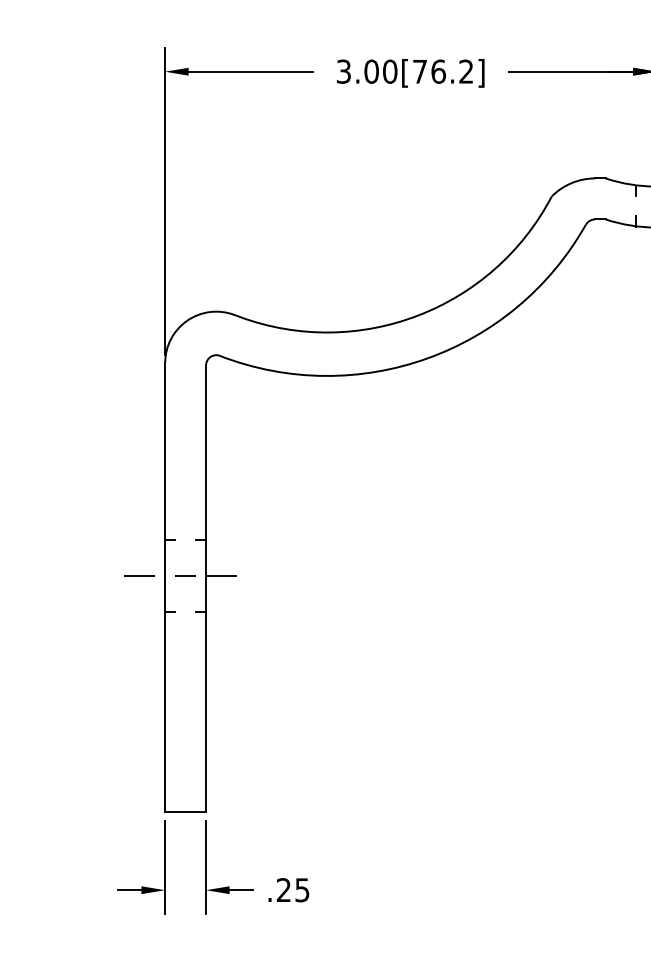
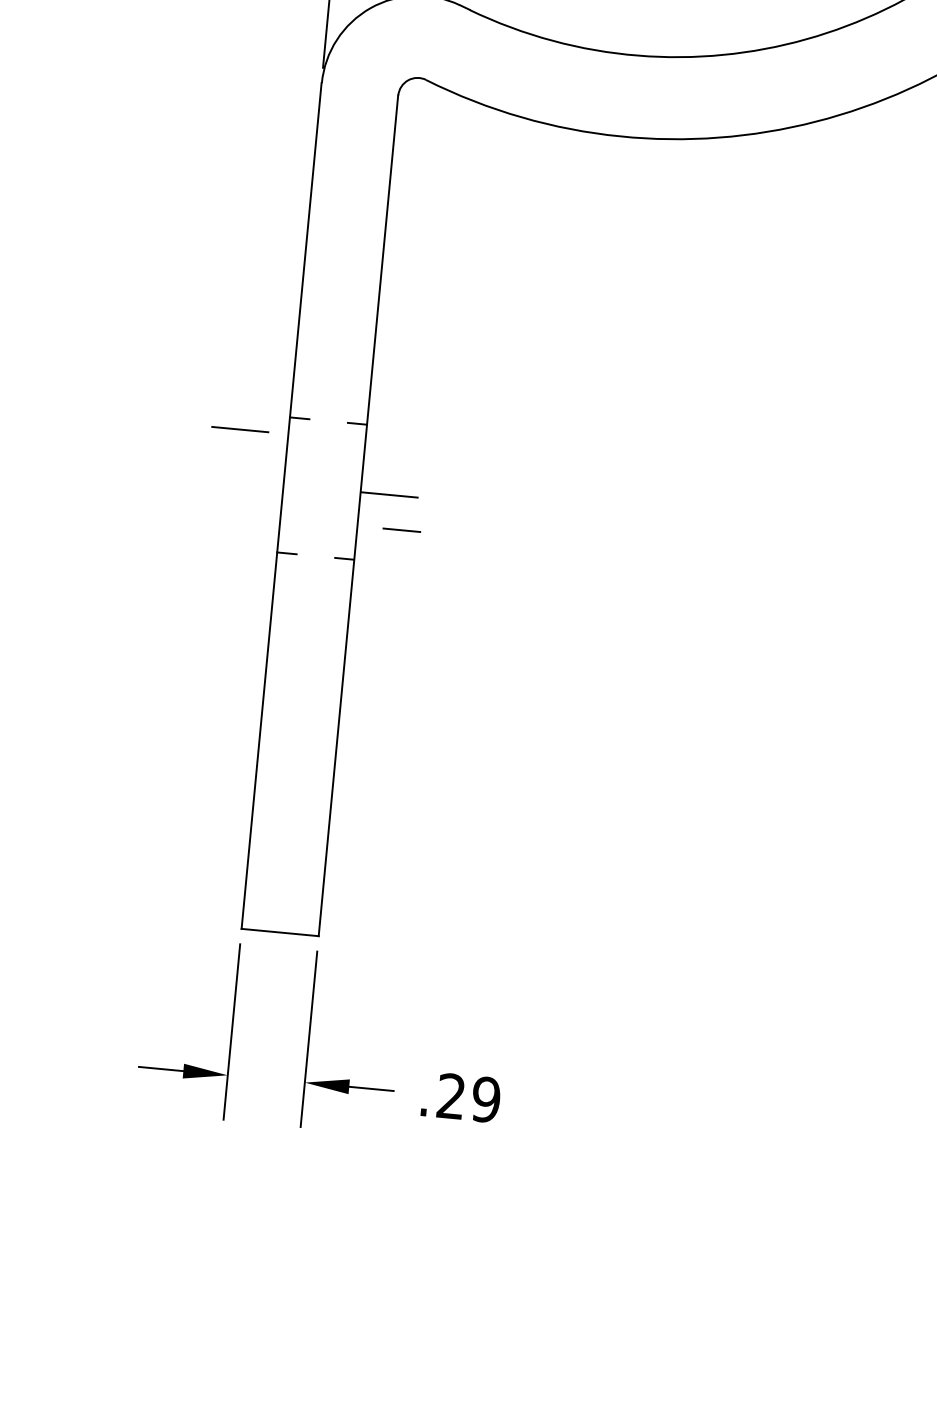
line: (139, 575) -> (240, 427), moved
line: (185, 575) -> (401, 528), moved
text: (302, 890) -> (486, 1100), .25 -> .29

